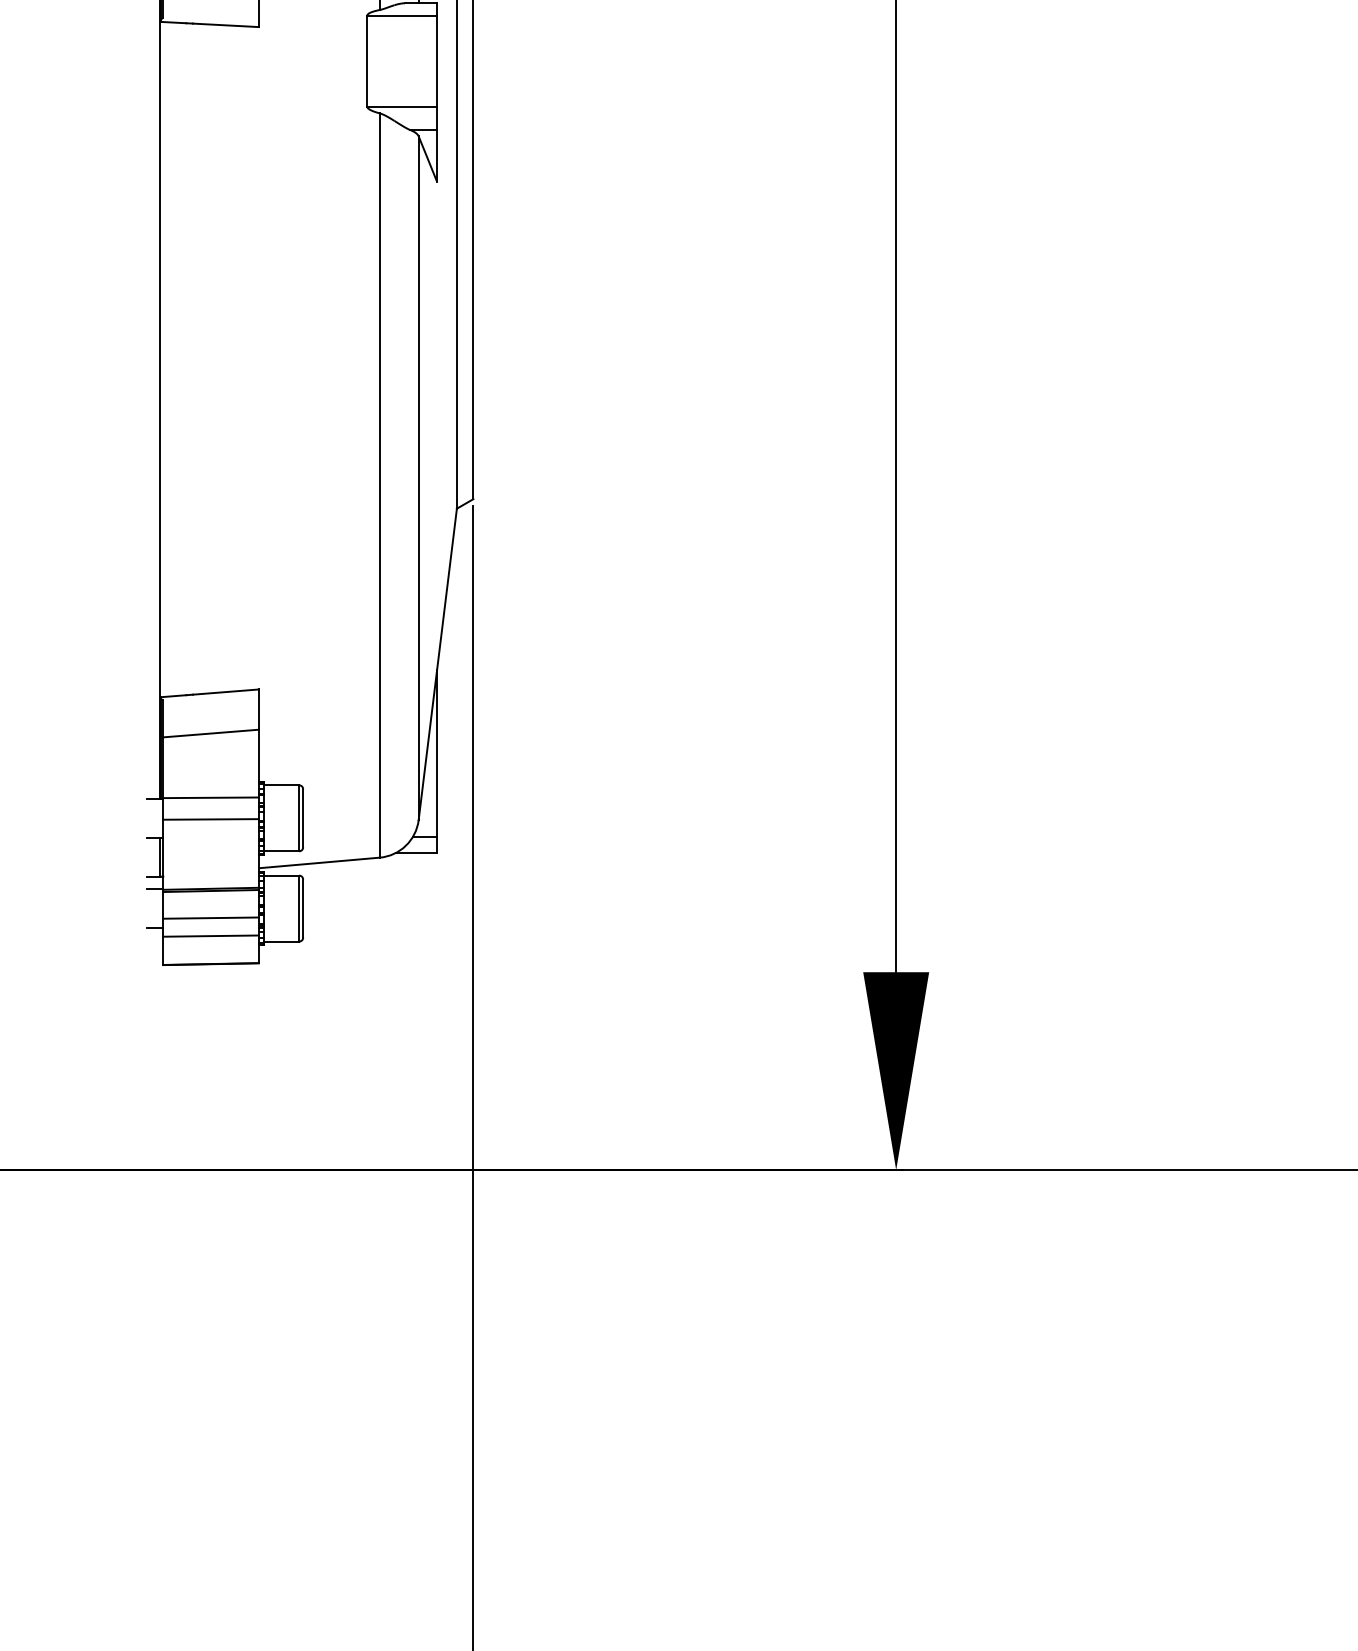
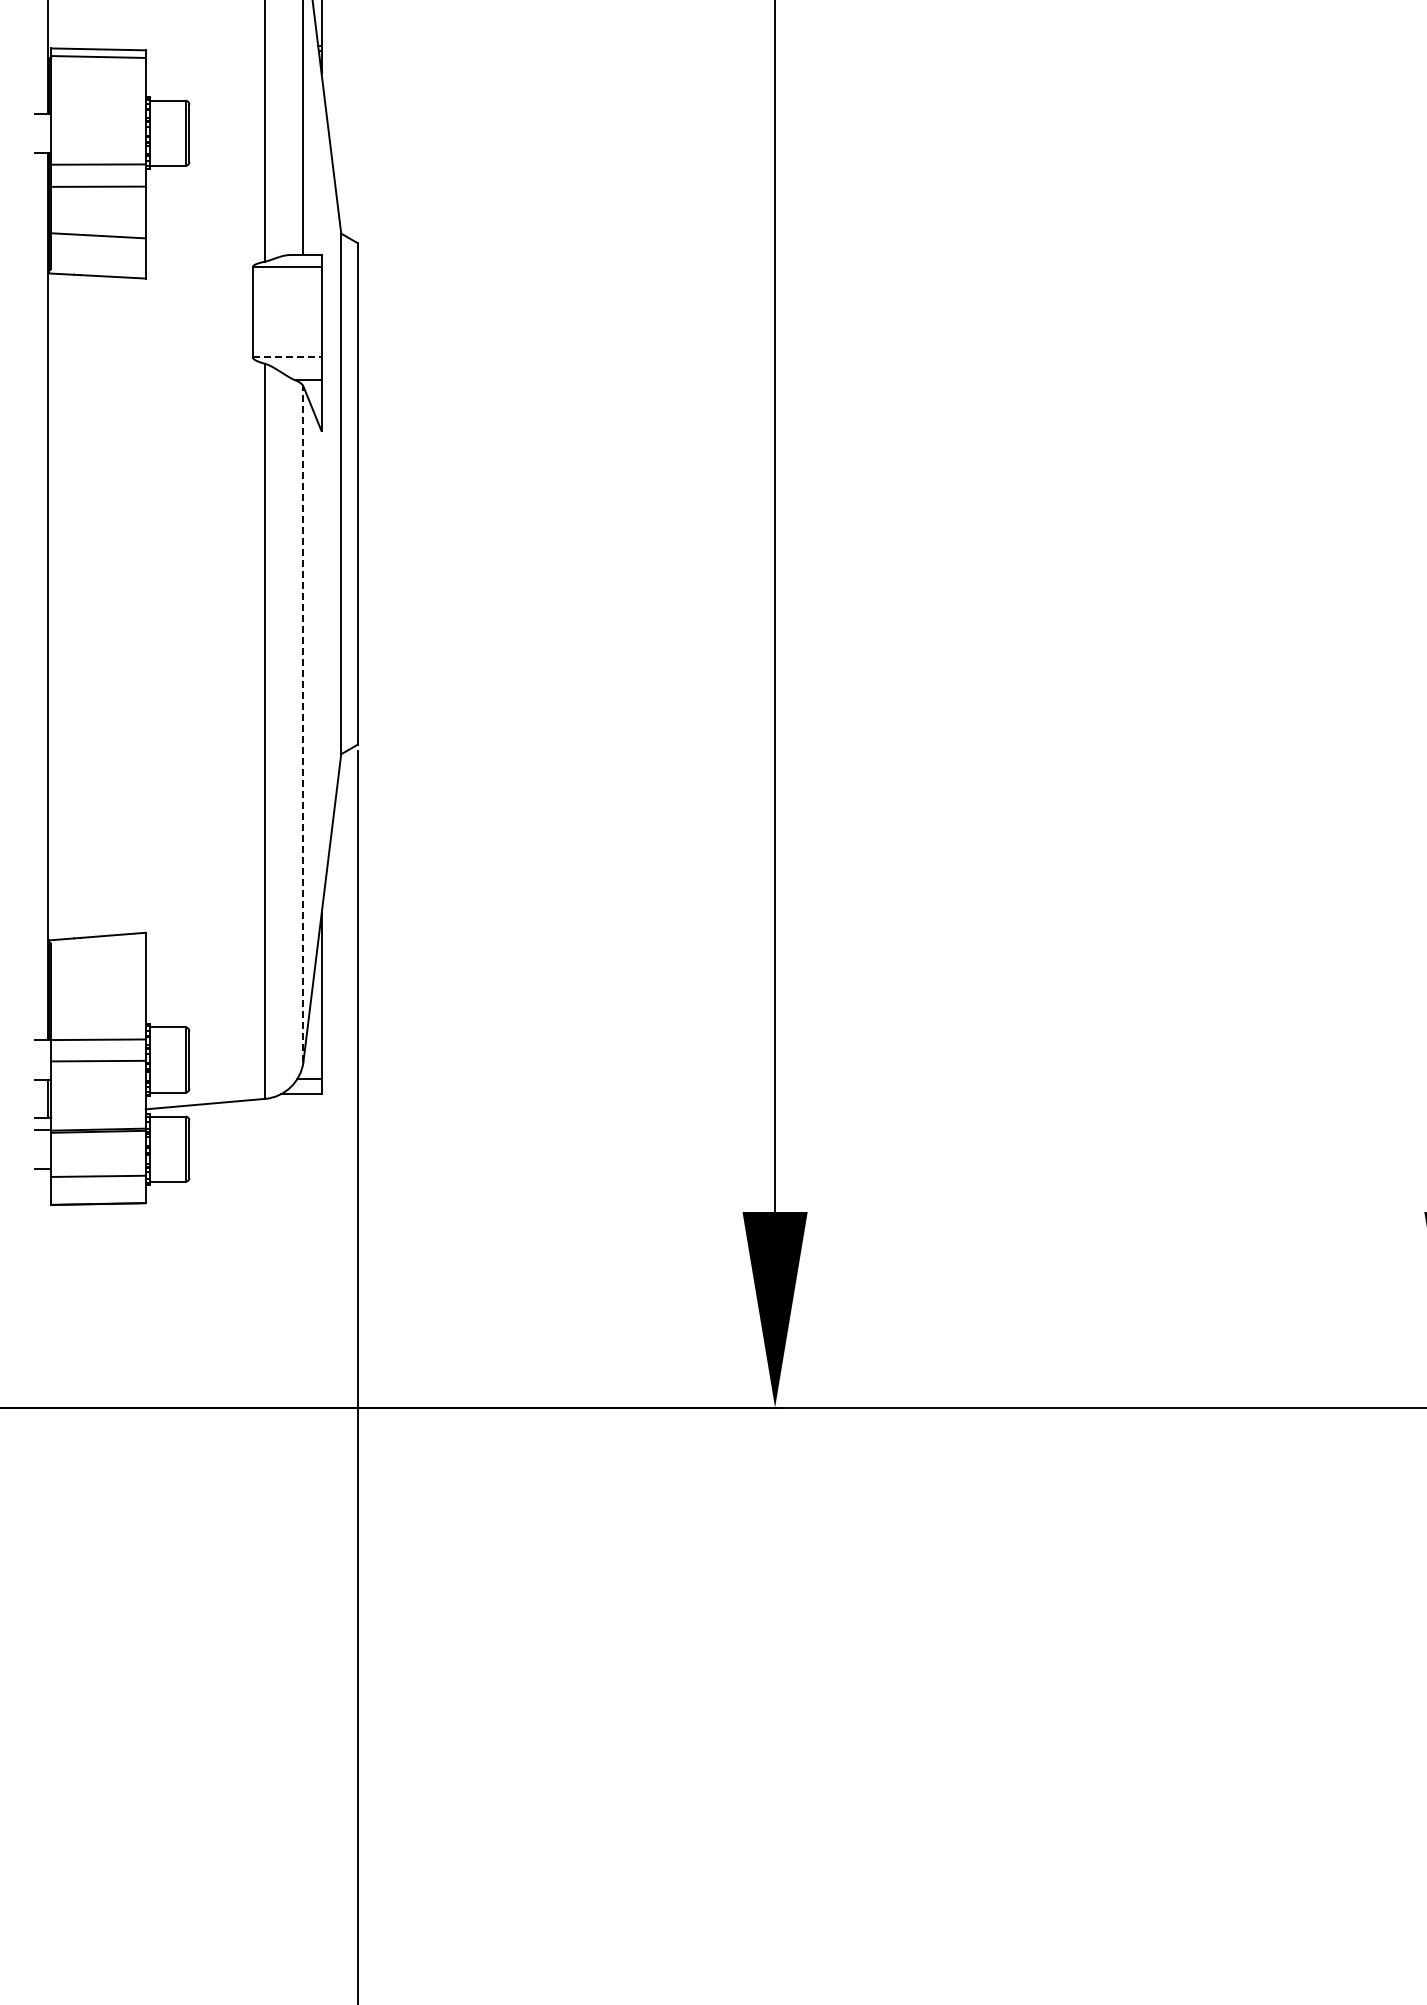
line: (402, 107) -> (287, 357), solid -> dashed
line: (418, 478) -> (303, 724), solid -> dashed
line: (211, 733) -> (98, 976), removed
line: (211, 918) -> (98, 1158), removed

